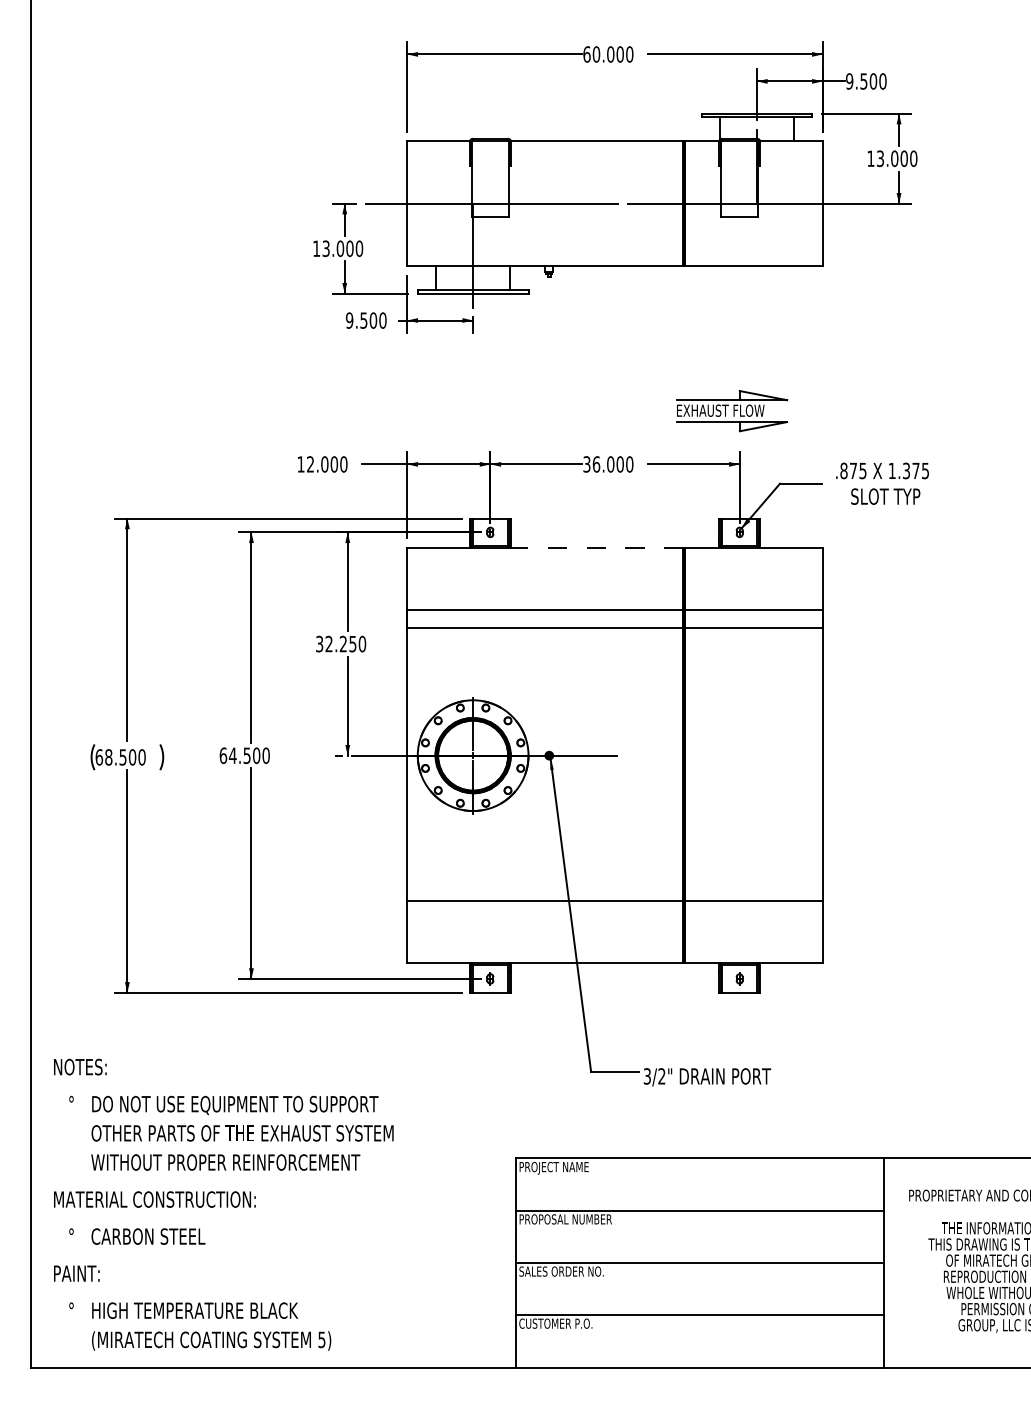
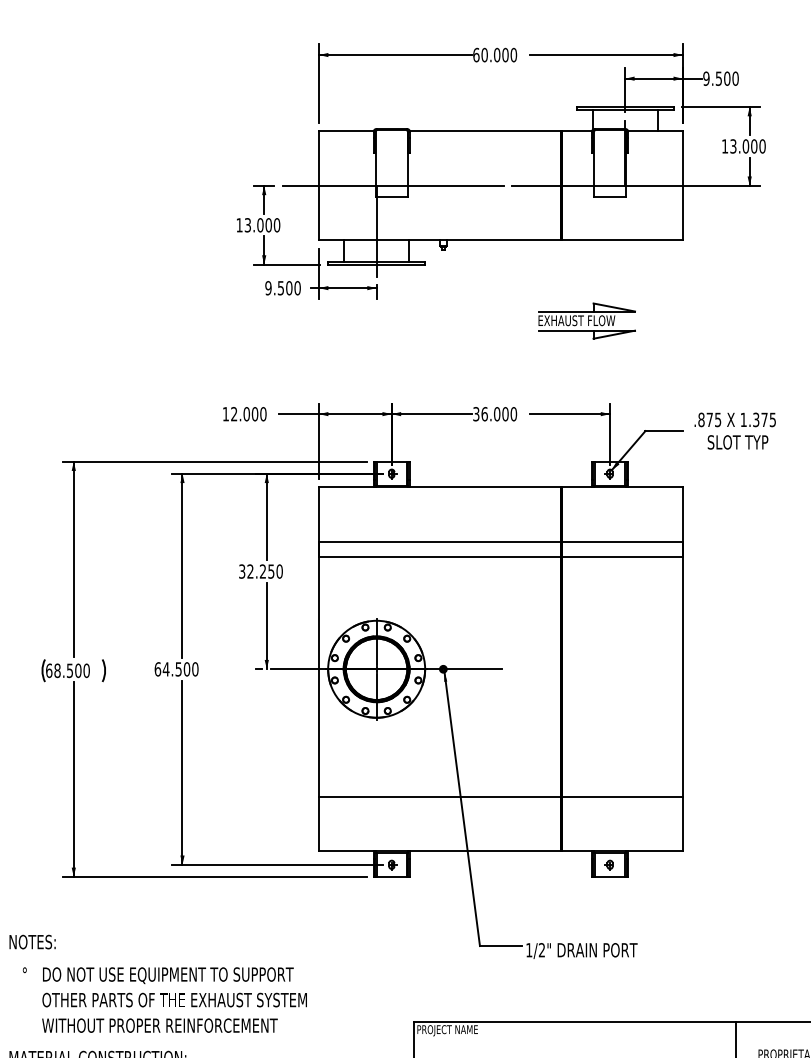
part: (732, 411) -> (587, 321), moved
line: (595, 547) -> (483, 486), dashed -> solid
text: (646, 1076) -> (528, 950), 3/2" -> 1/2"

